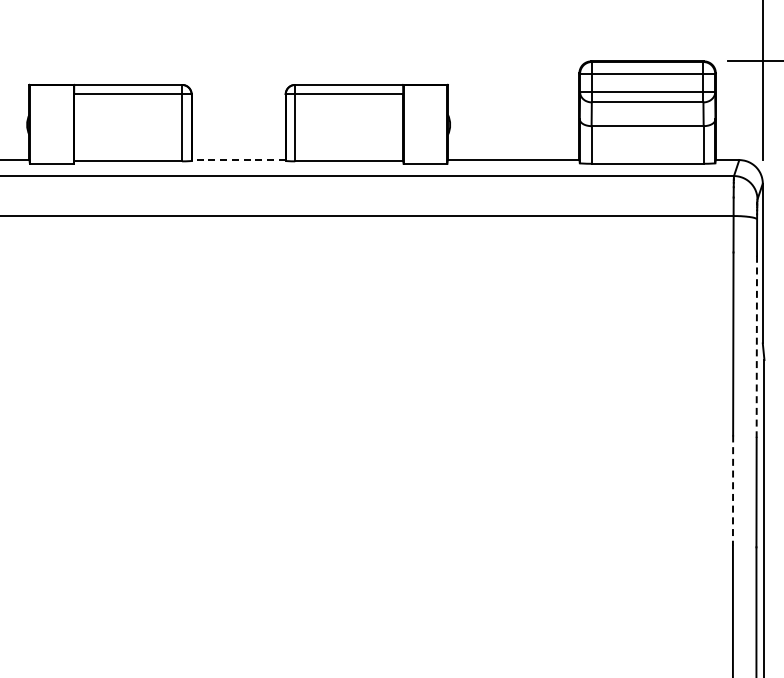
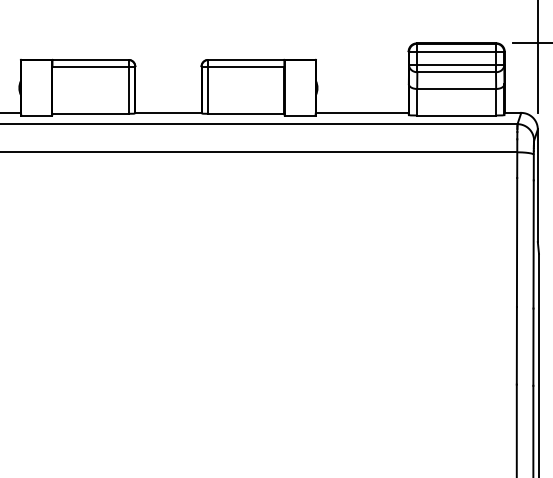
line: (238, 160) -> (168, 113), dashed -> solid
line: (756, 346) -> (533, 244), dashed -> solid
line: (733, 491) -> (517, 346), dashed -> solid

